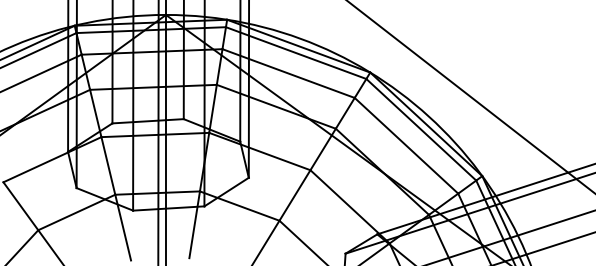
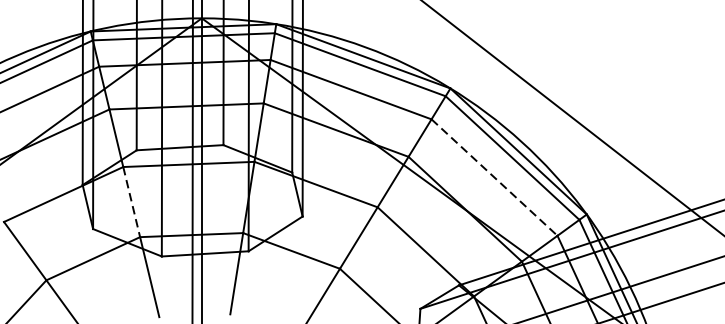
line: (406, 146) -> (494, 178), solid -> dashed
line: (108, 165) -> (131, 201), solid -> dashed

